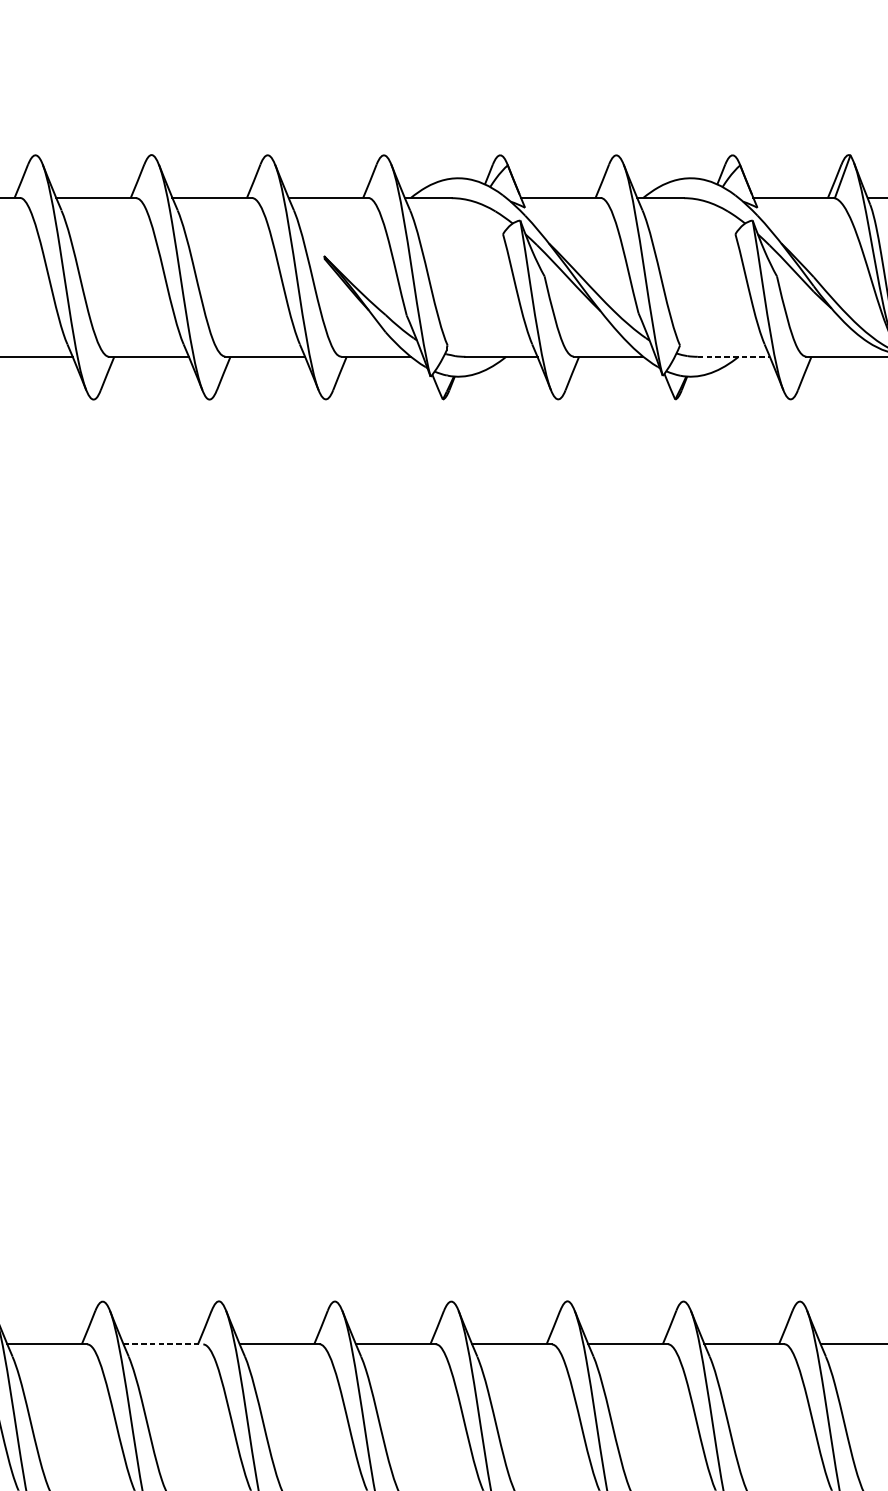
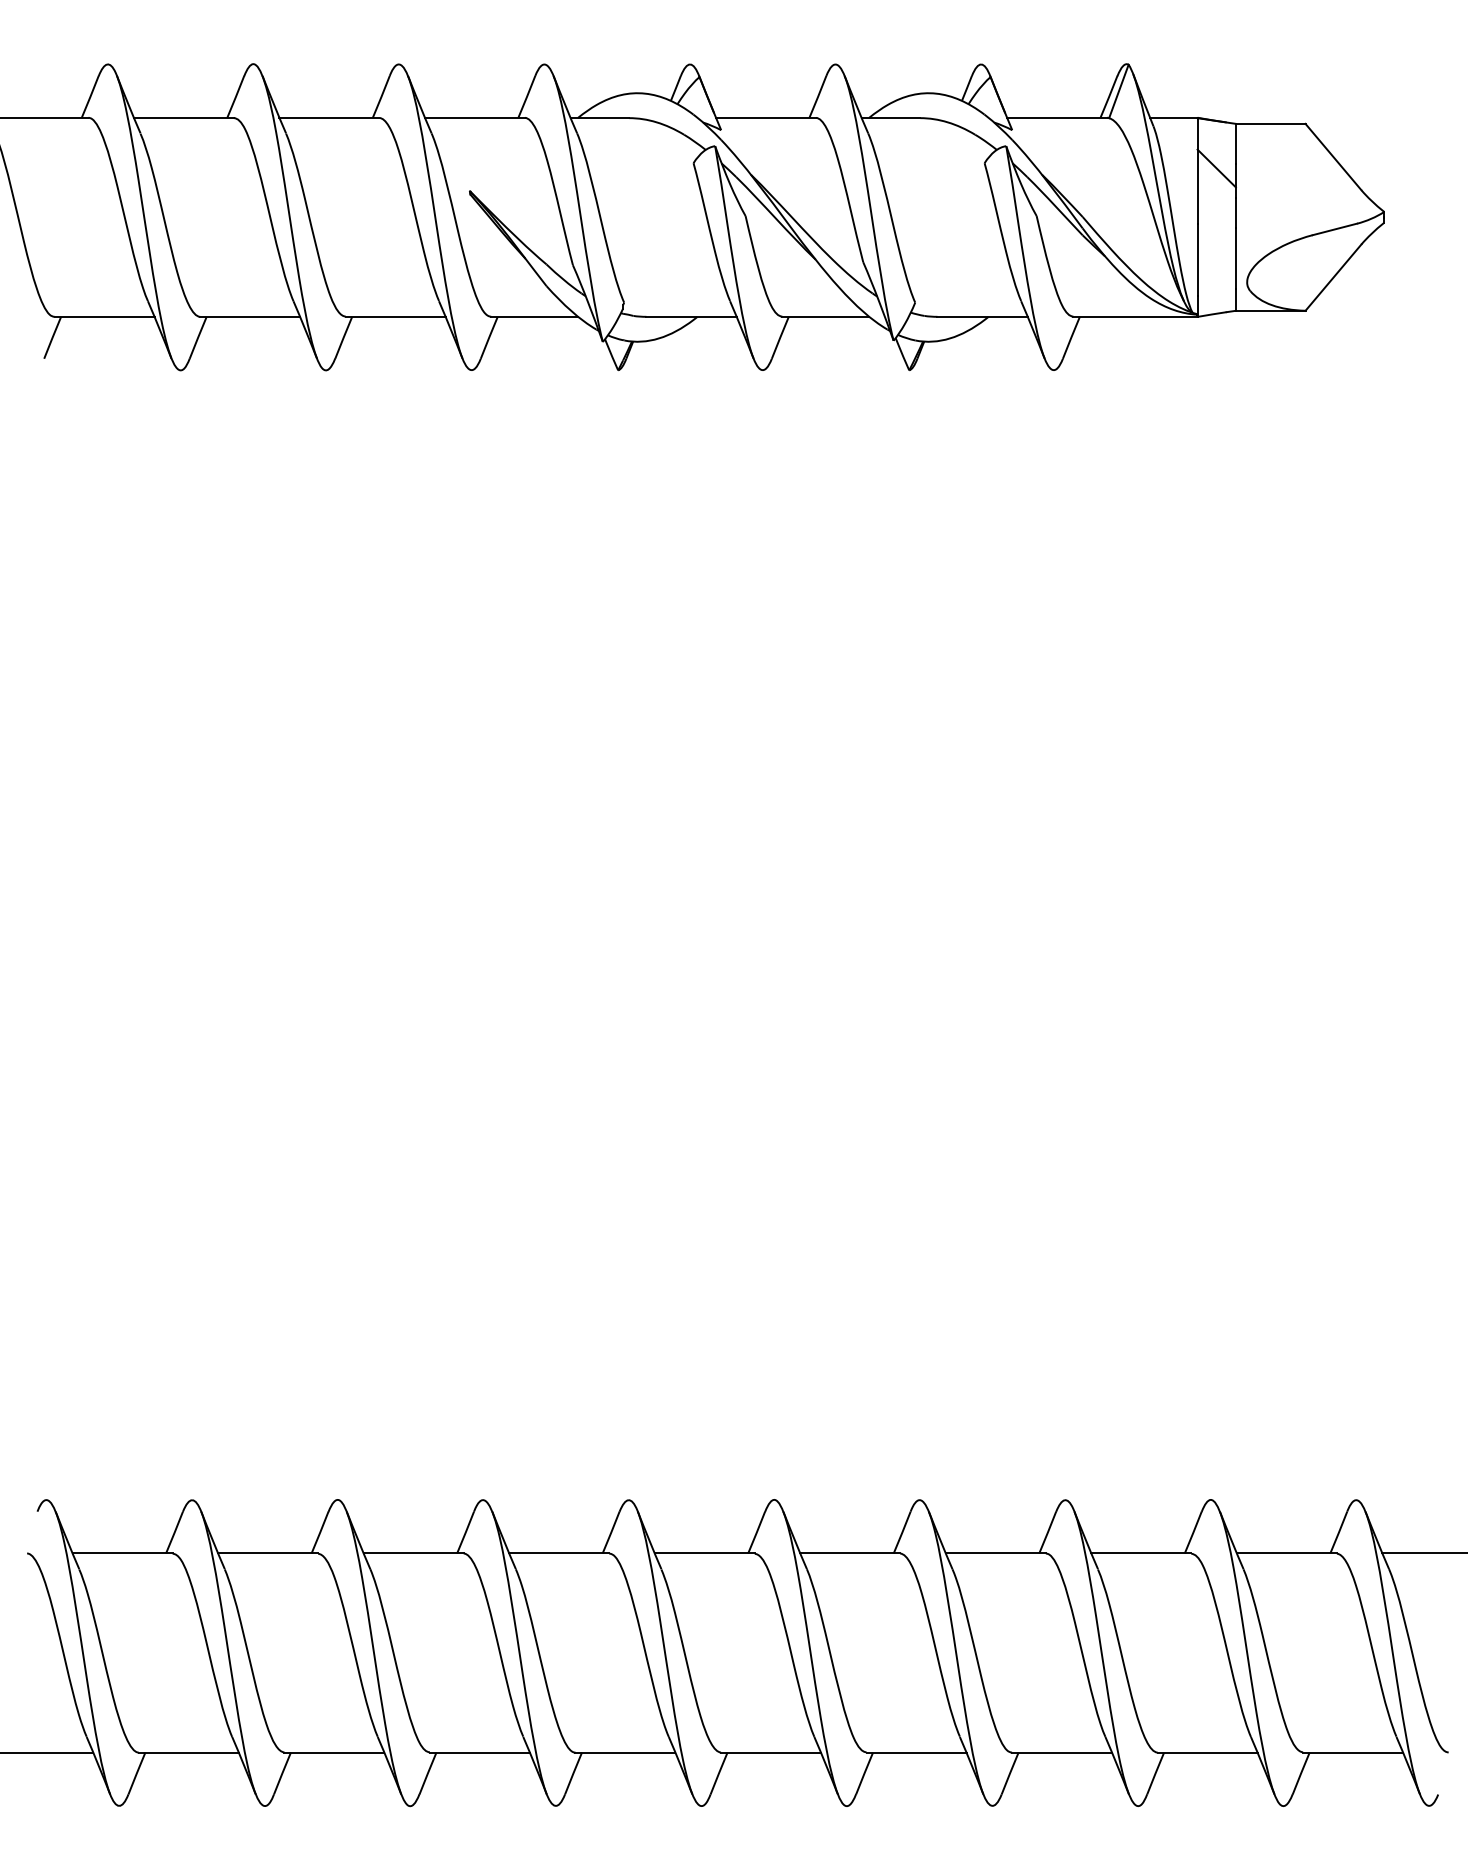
line: (734, 356) -> (983, 316), dashed -> solid
line: (163, 1344) -> (268, 1553), dashed -> solid

